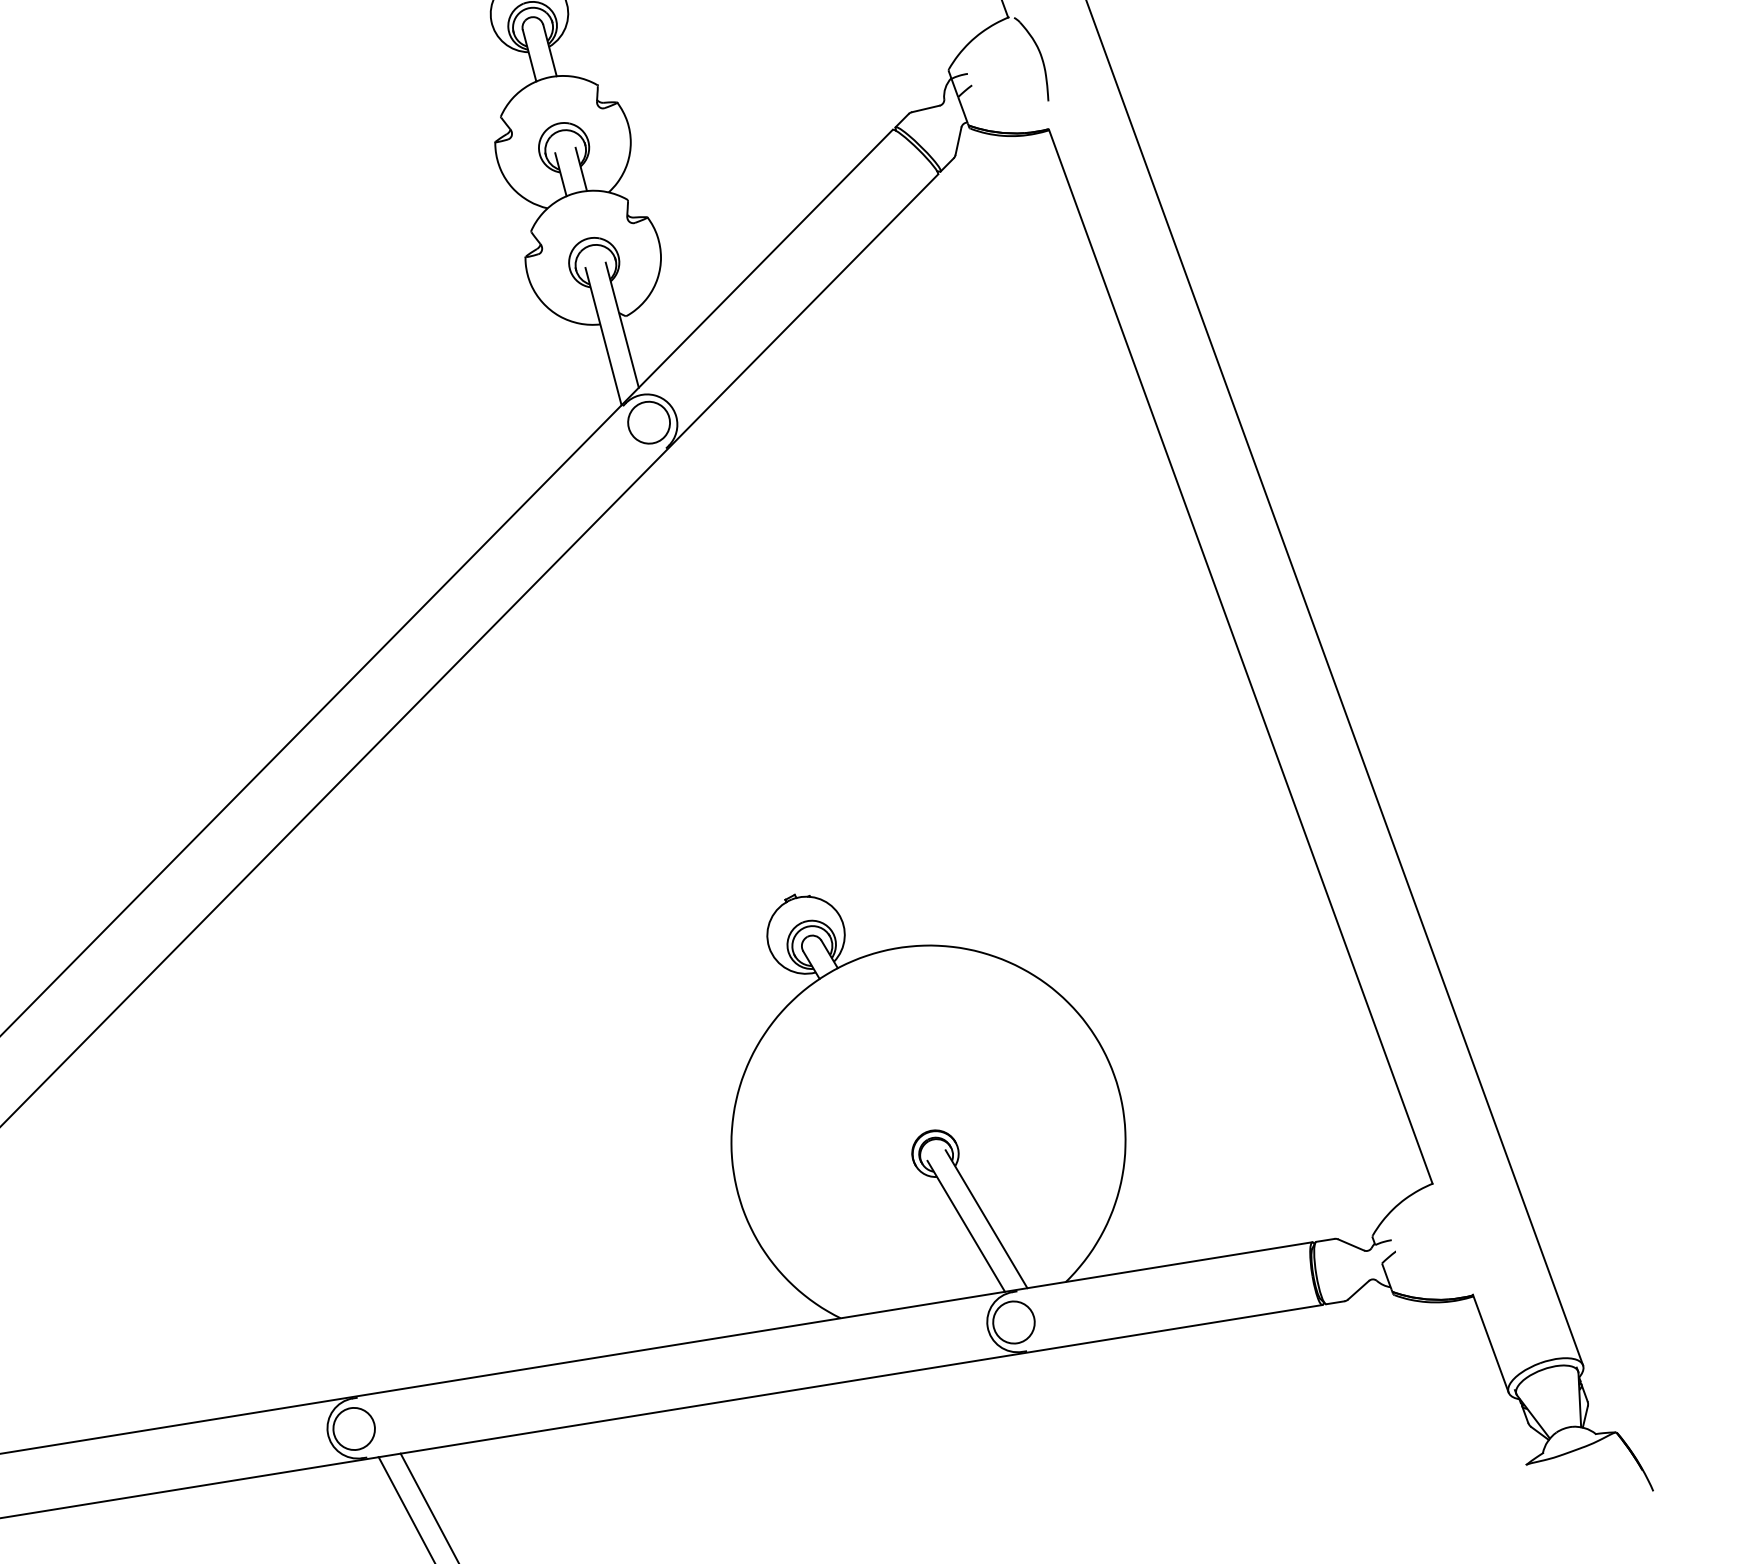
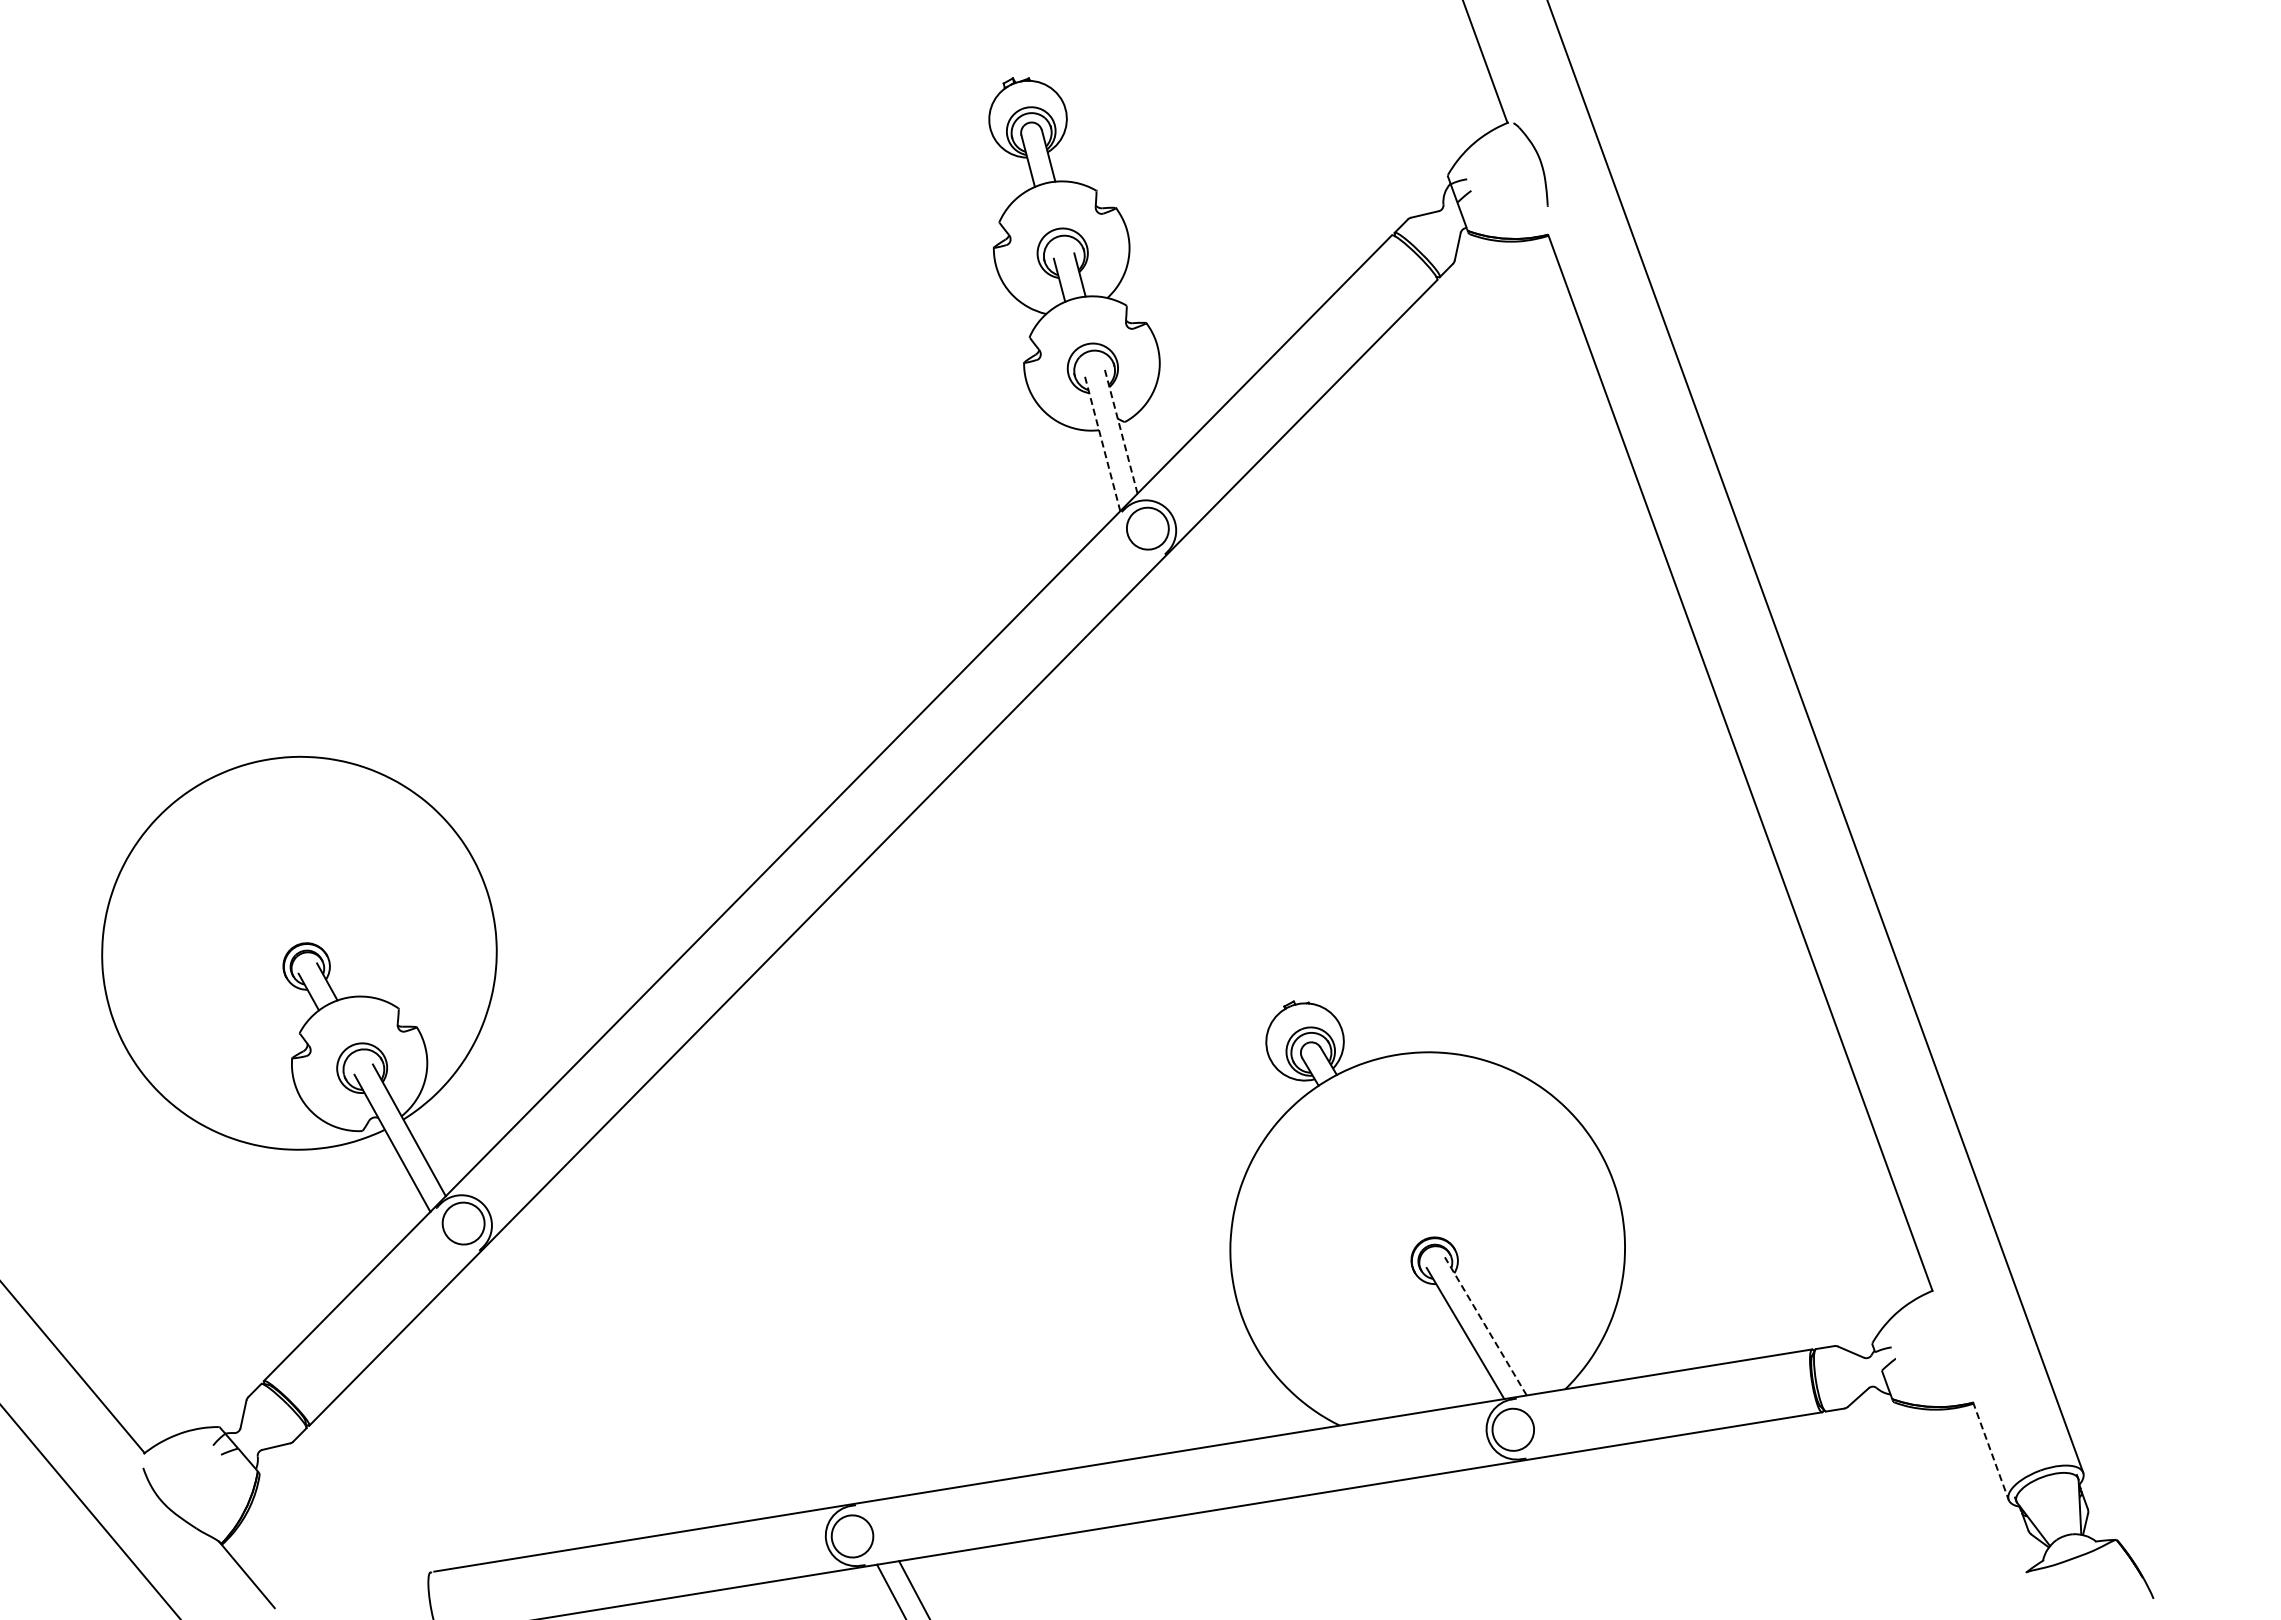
line: (622, 325) -> (1121, 431), solid -> dashed
line: (603, 336) -> (1102, 442), solid -> dashed
line: (986, 1218) -> (1485, 1325), solid -> dashed
line: (1491, 1344) -> (1991, 1451), solid -> dashed

